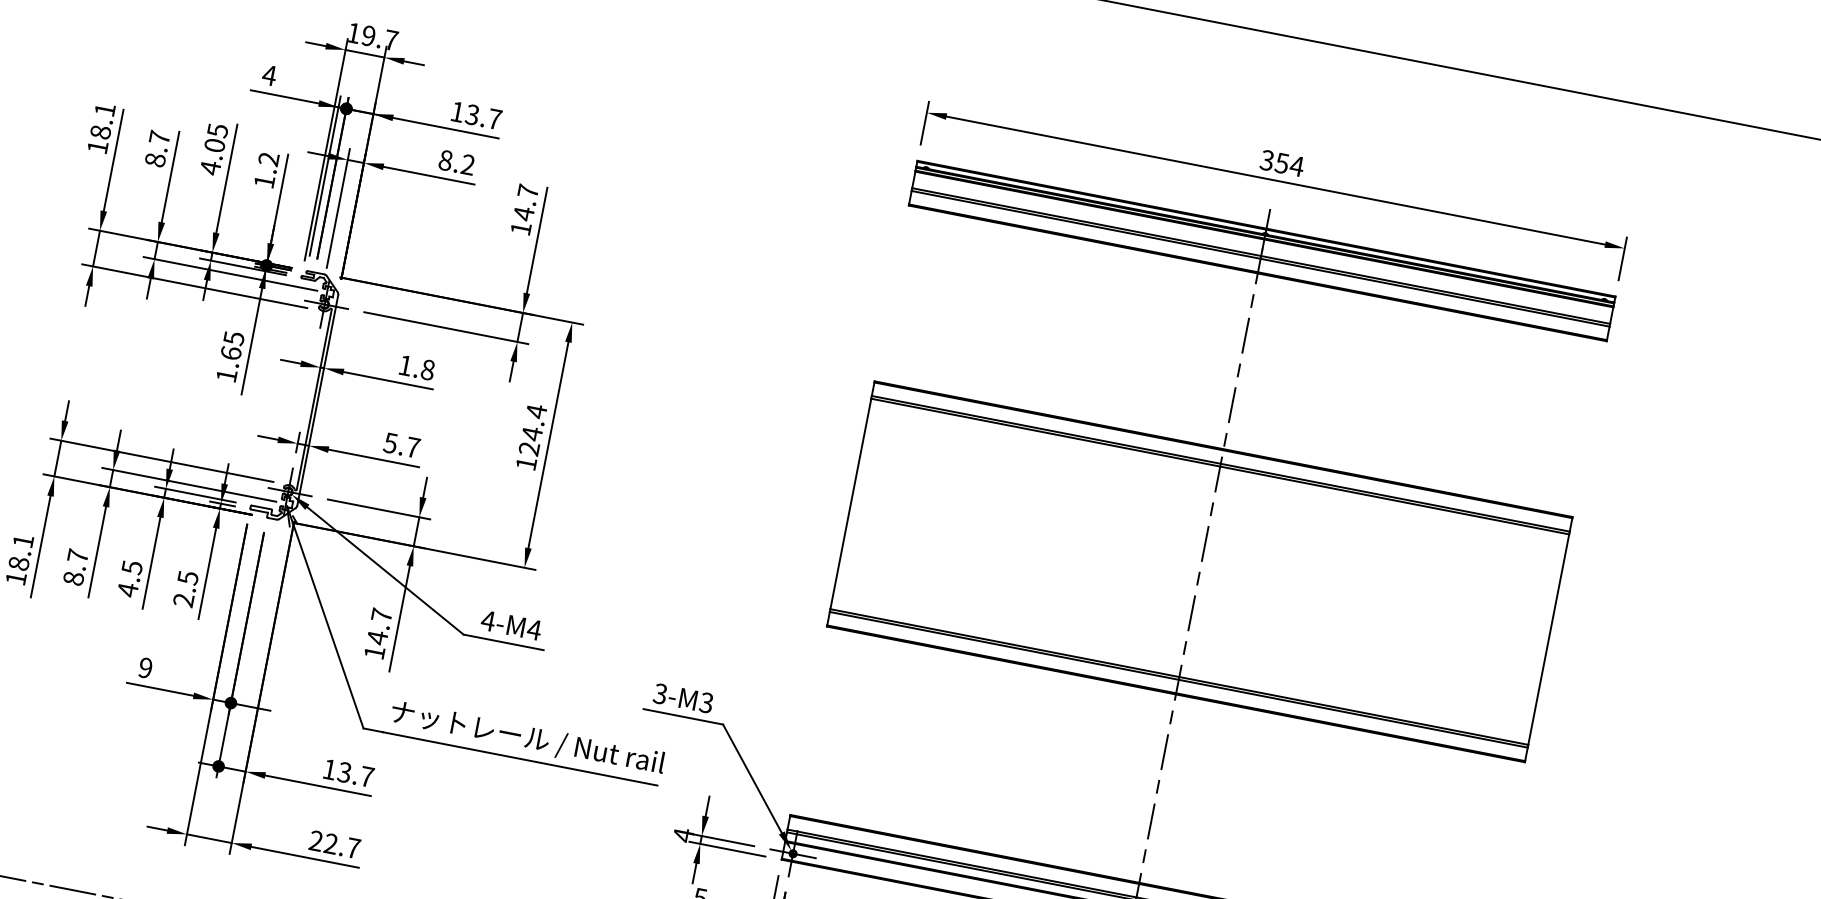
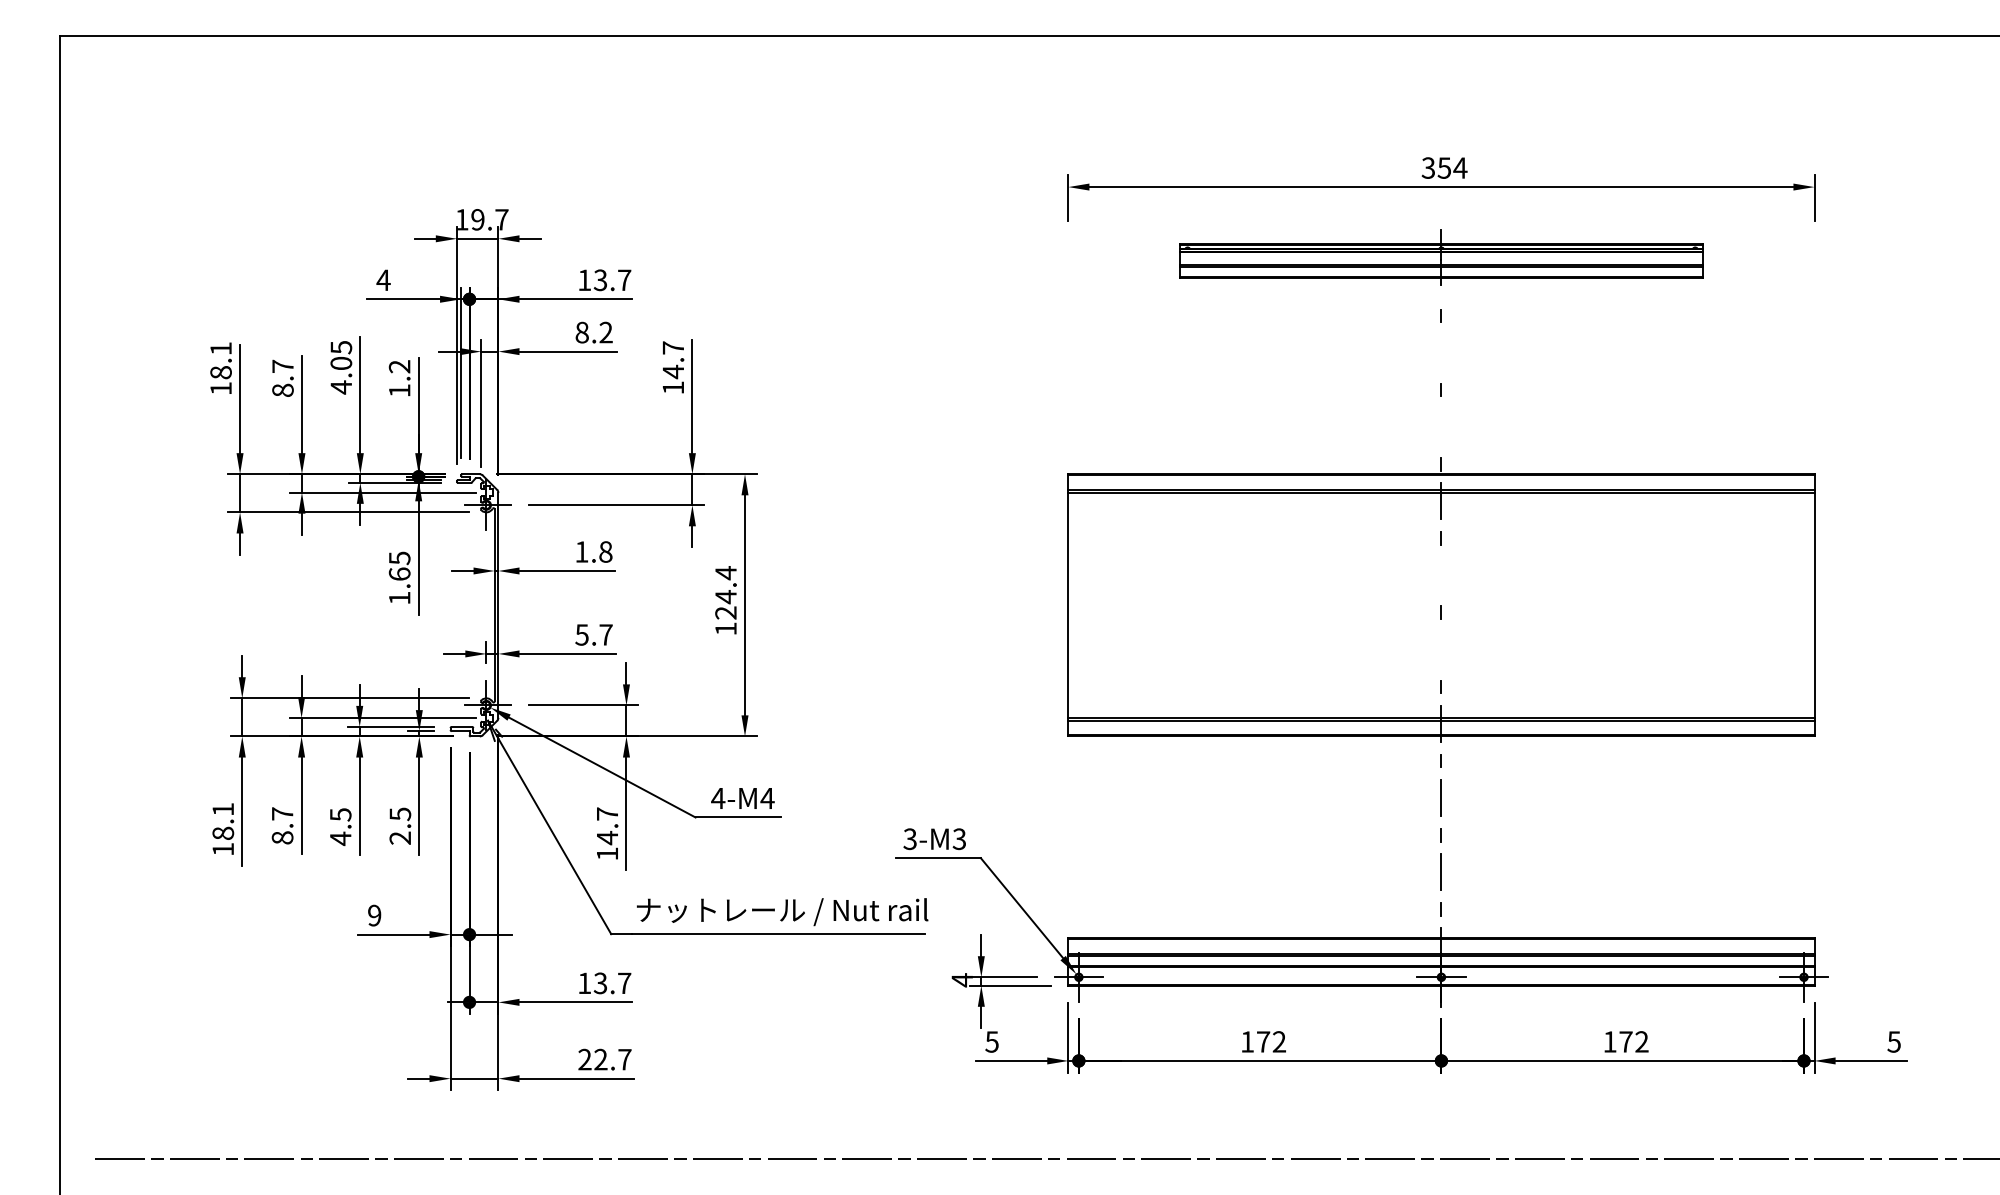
part: (1263, 246) -> (1441, 257), size x0.7
line: (1245, 335) -> (1441, 352), removed
line: (1232, 405) -> (1441, 427), removed
line: (1205, 543) -> (1441, 575), removed
line: (1191, 613) -> (1441, 649), removed

